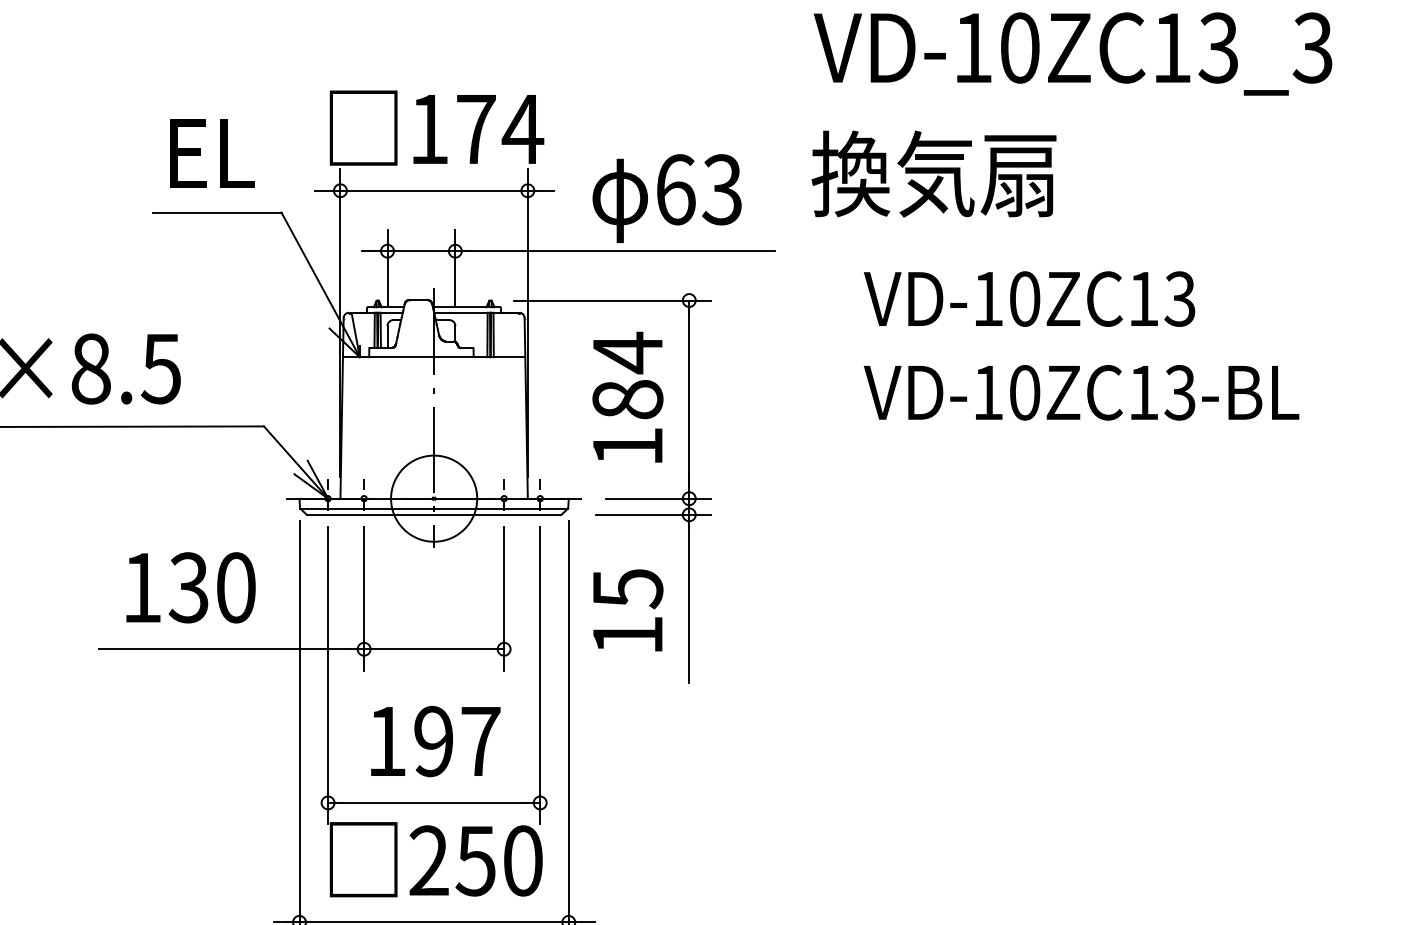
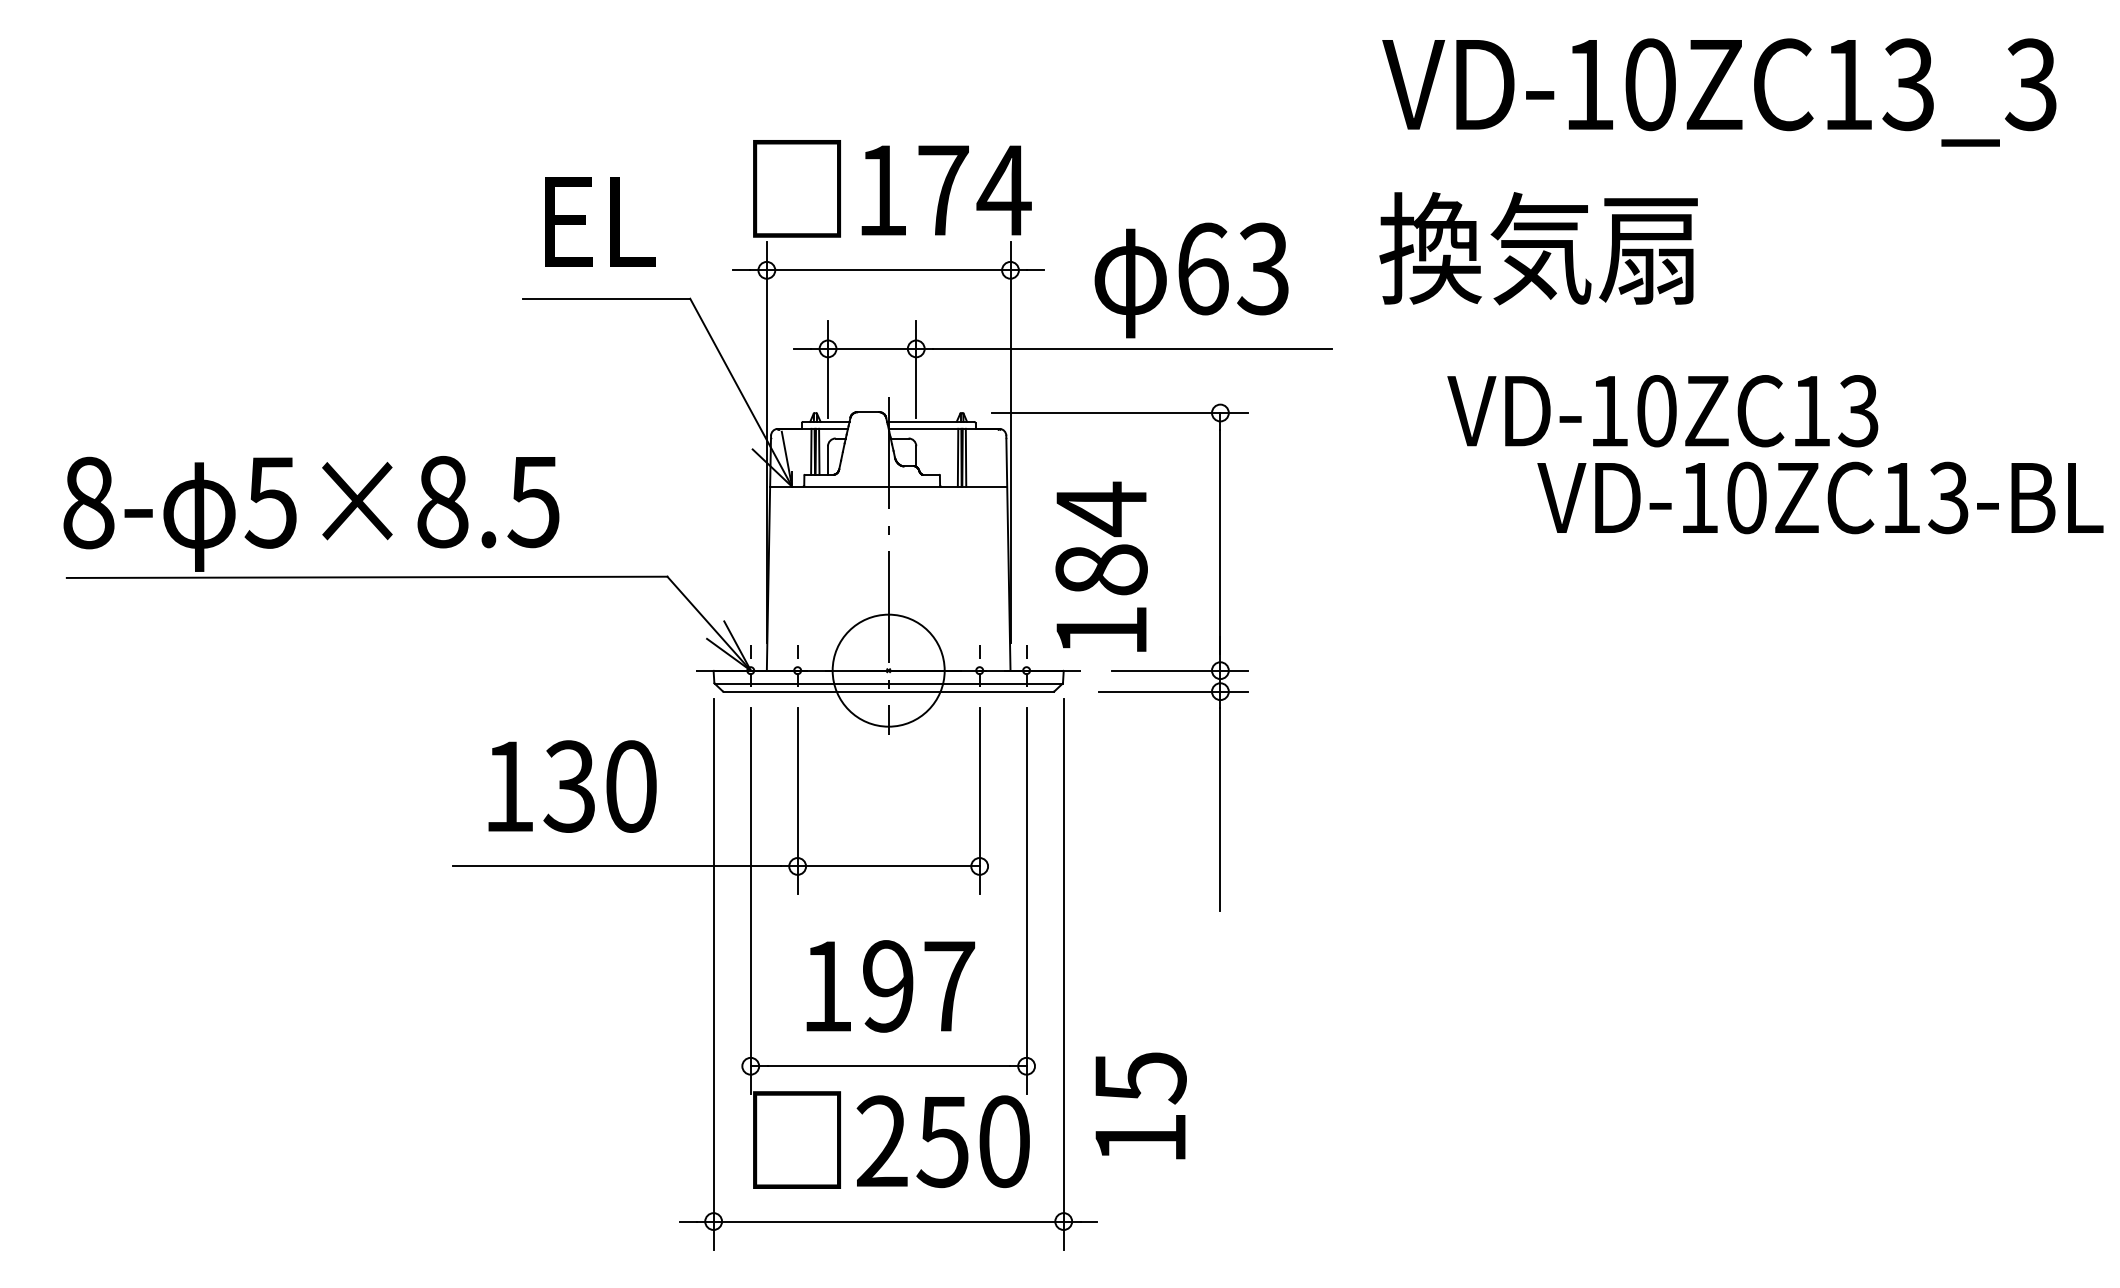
text: (1081, 392) -> (1820, 497), moved
text: (627, 397) -> (1101, 566), moved
text: (627, 610) -> (1140, 1105), moved

